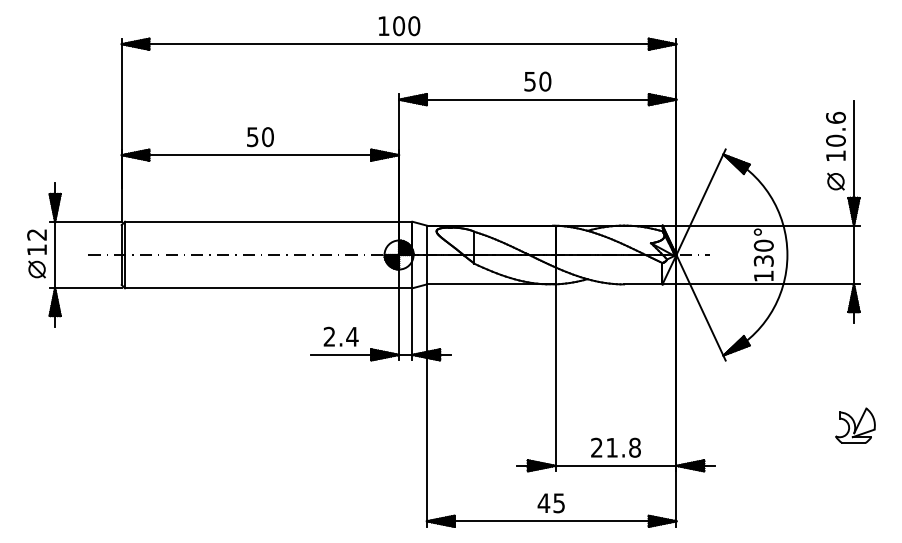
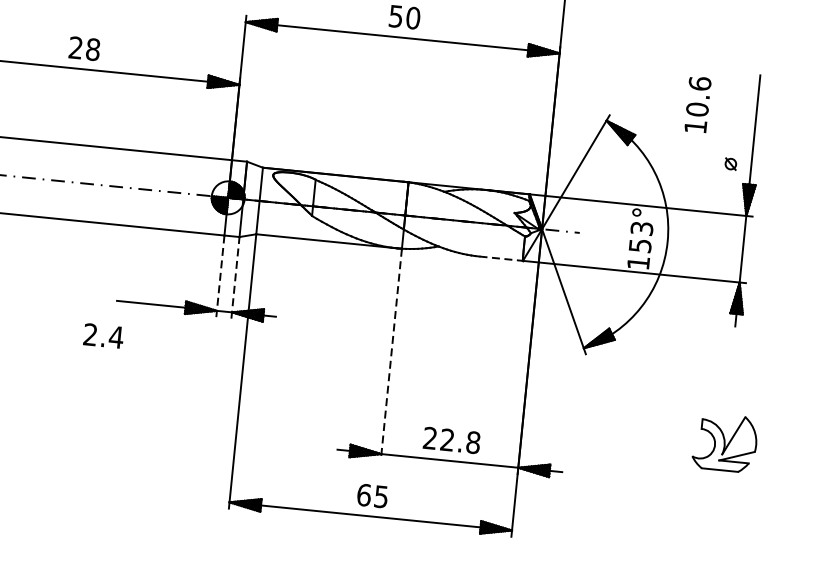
text: (835, 135) -> (697, 103), moved
text: (260, 137) -> (84, 49), 50 -> 28
part: (835, 181) -> (730, 163), size x0.6
text: (763, 252) -> (640, 236), 130° -> 153°
line: (643, 284) -> (501, 258), solid -> dashed
line: (412, 323) -> (235, 276), solid -> dashed
line: (399, 324) -> (220, 276), solid -> dashed
text: (340, 336) -> (102, 335), moved
line: (555, 378) -> (391, 355), solid -> dashed
part: (855, 425) -> (725, 442), size x1.4
text: (611, 447) -> (446, 439), 21.8 -> 22.8
text: (543, 503) -> (363, 495), 45 -> 65

